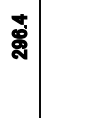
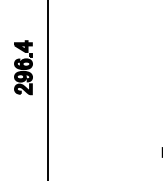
part: (19, 36) -> (23, 67), moved

